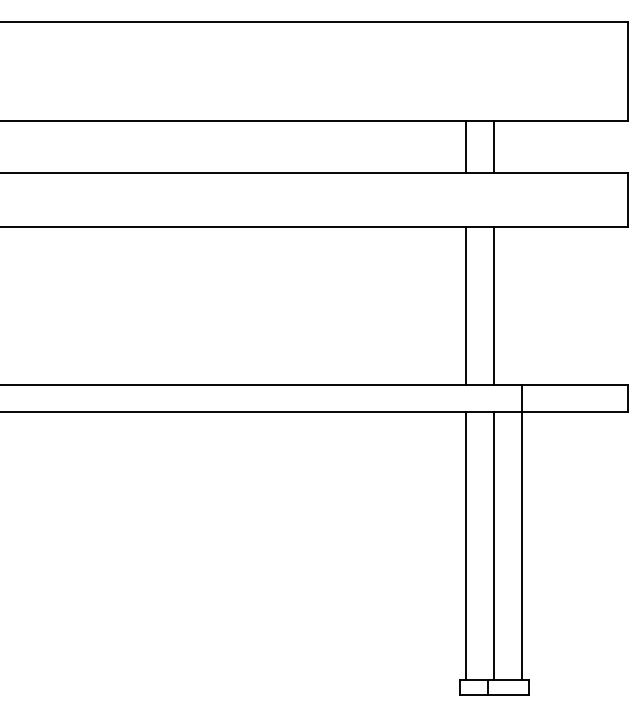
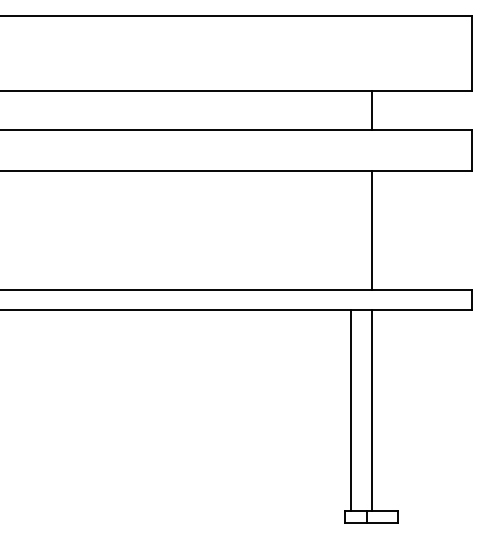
line: (466, 146) -> (350, 110), removed
line: (466, 306) -> (350, 230), removed
line: (522, 532) -> (392, 400), removed

